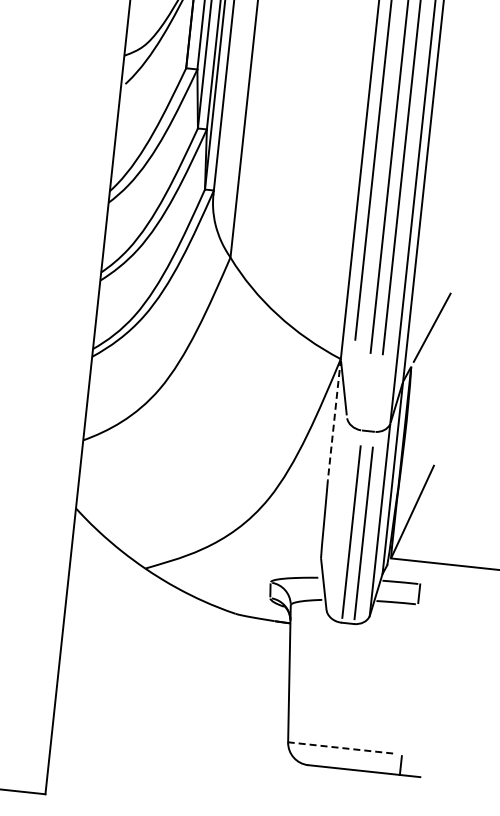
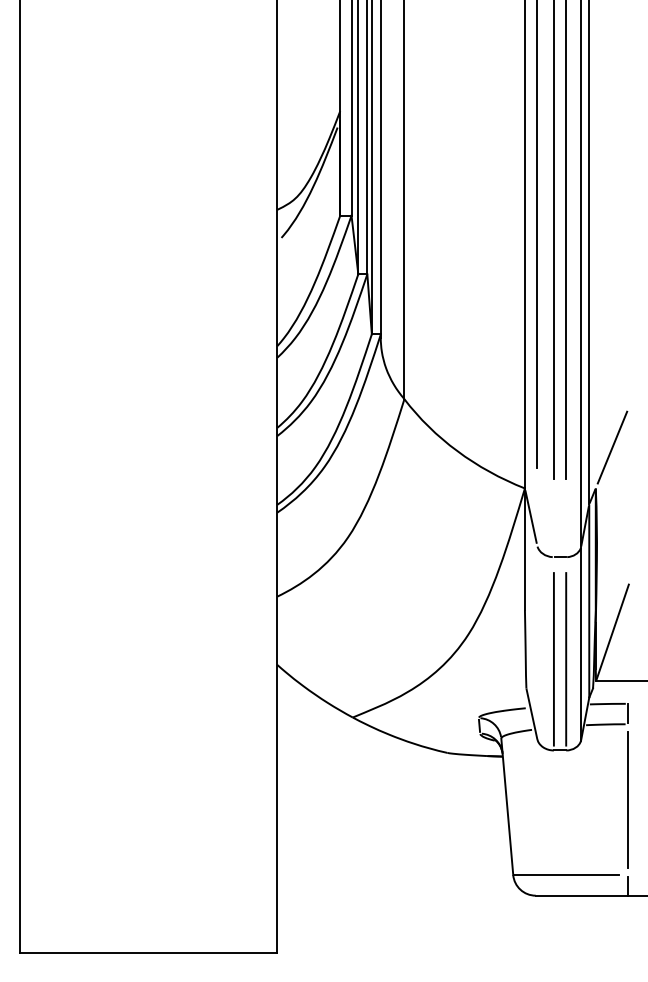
line: (333, 419) -> (524, 549), dashed -> solid
line: (409, 679) -> (627, 799), added
line: (341, 748) -> (566, 875), dashed -> solid

